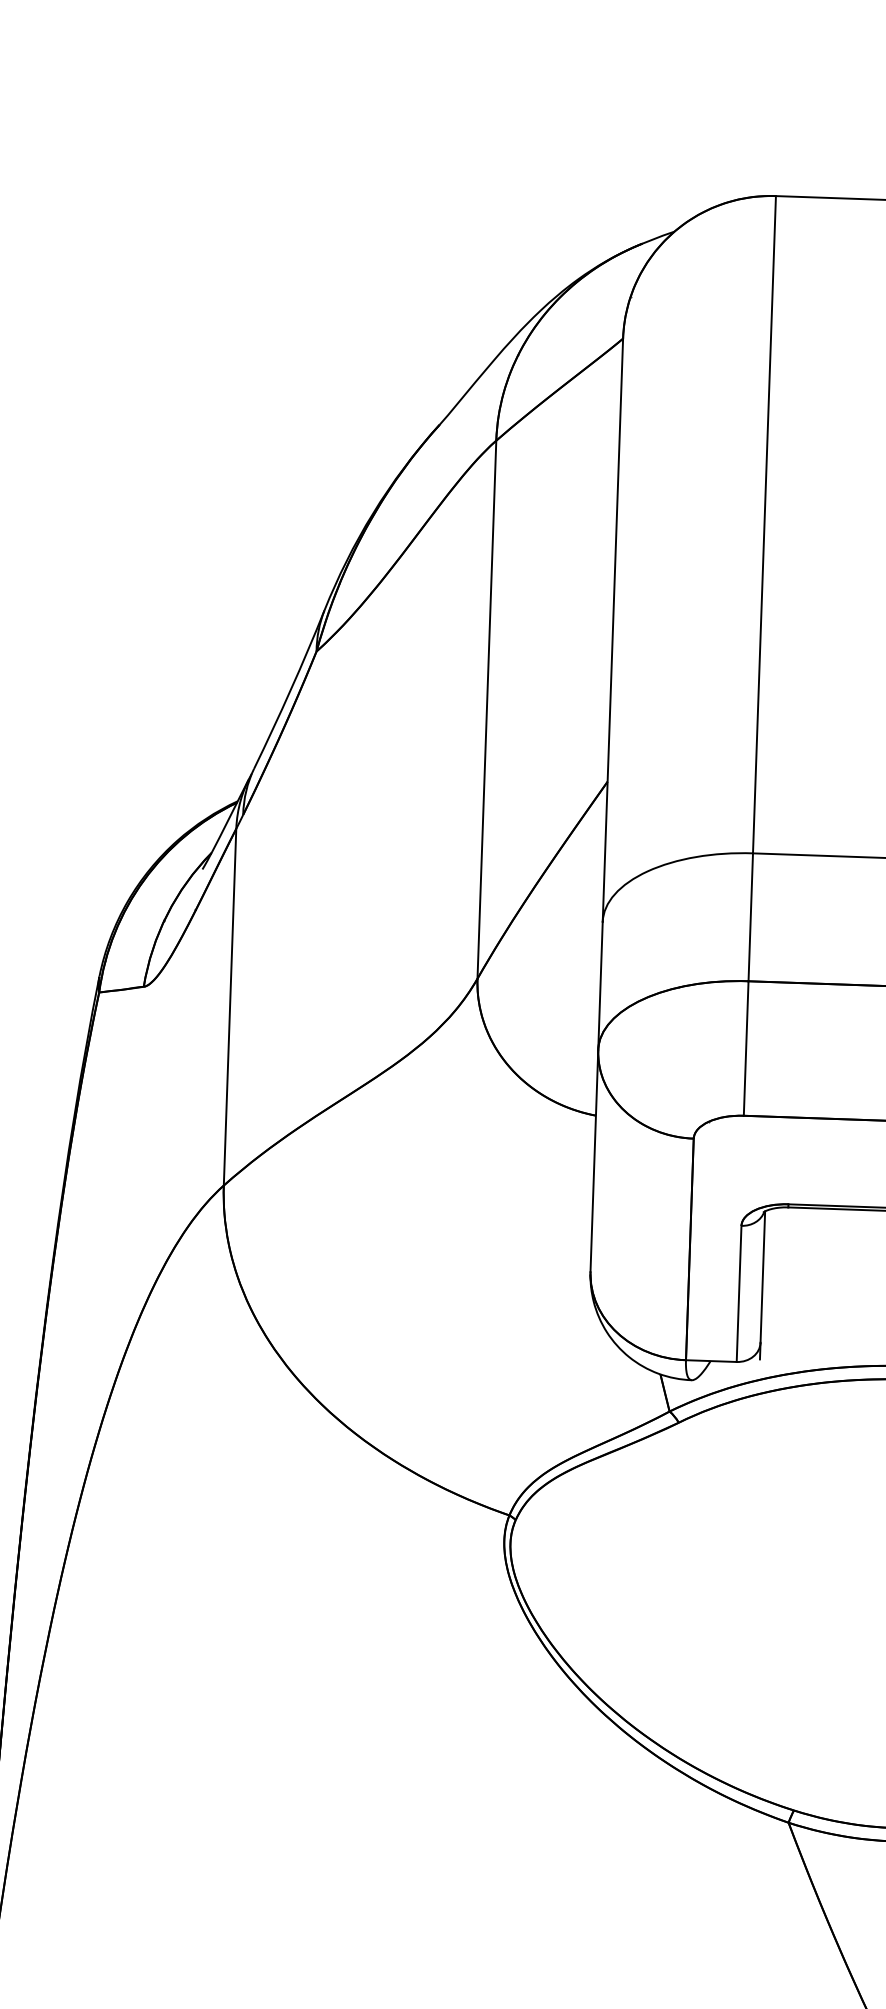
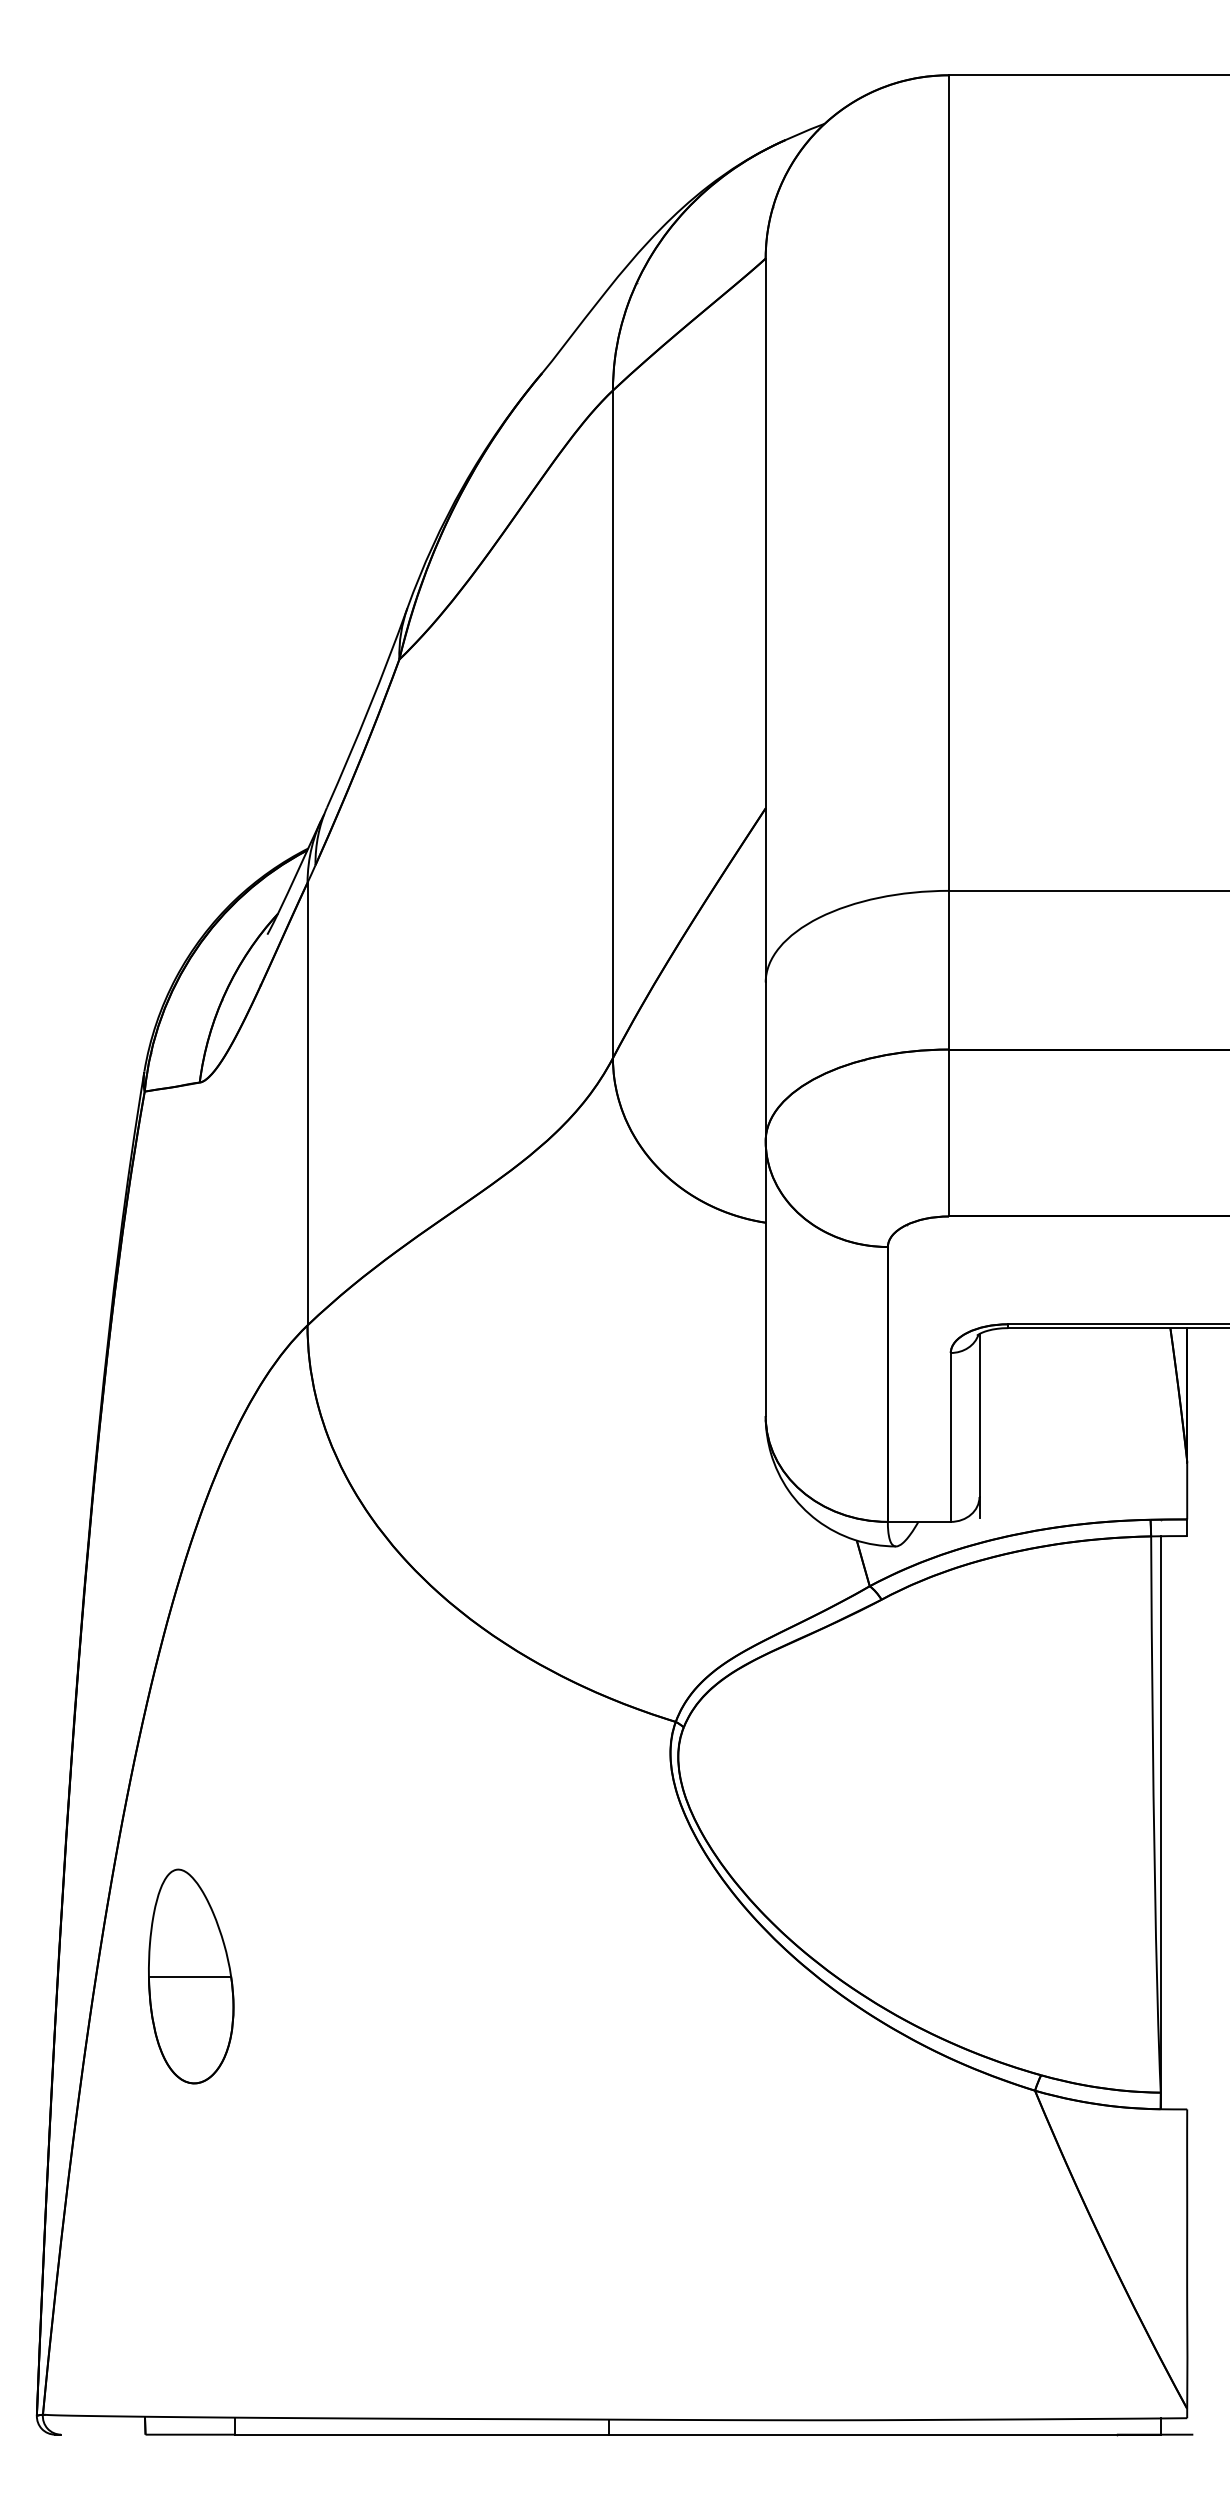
part: (112, 1706) -> (191, 1976), added

